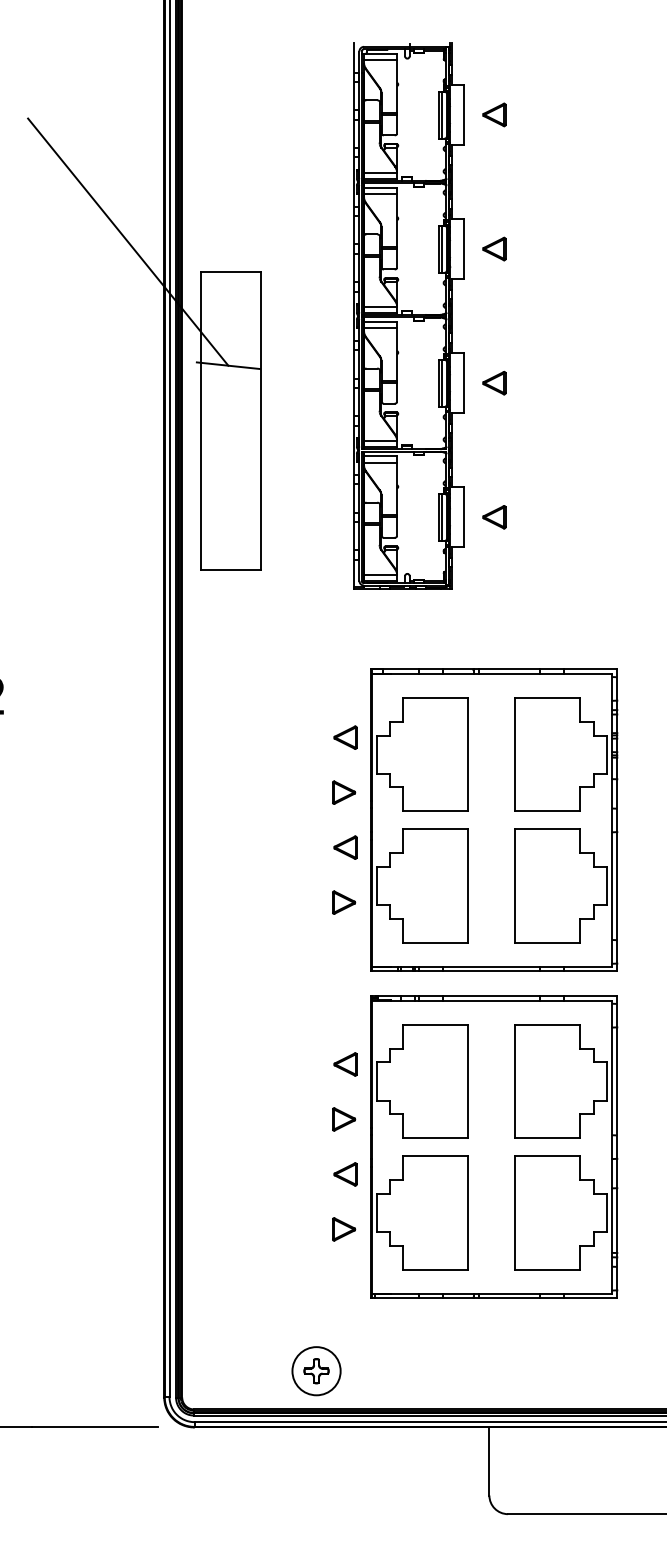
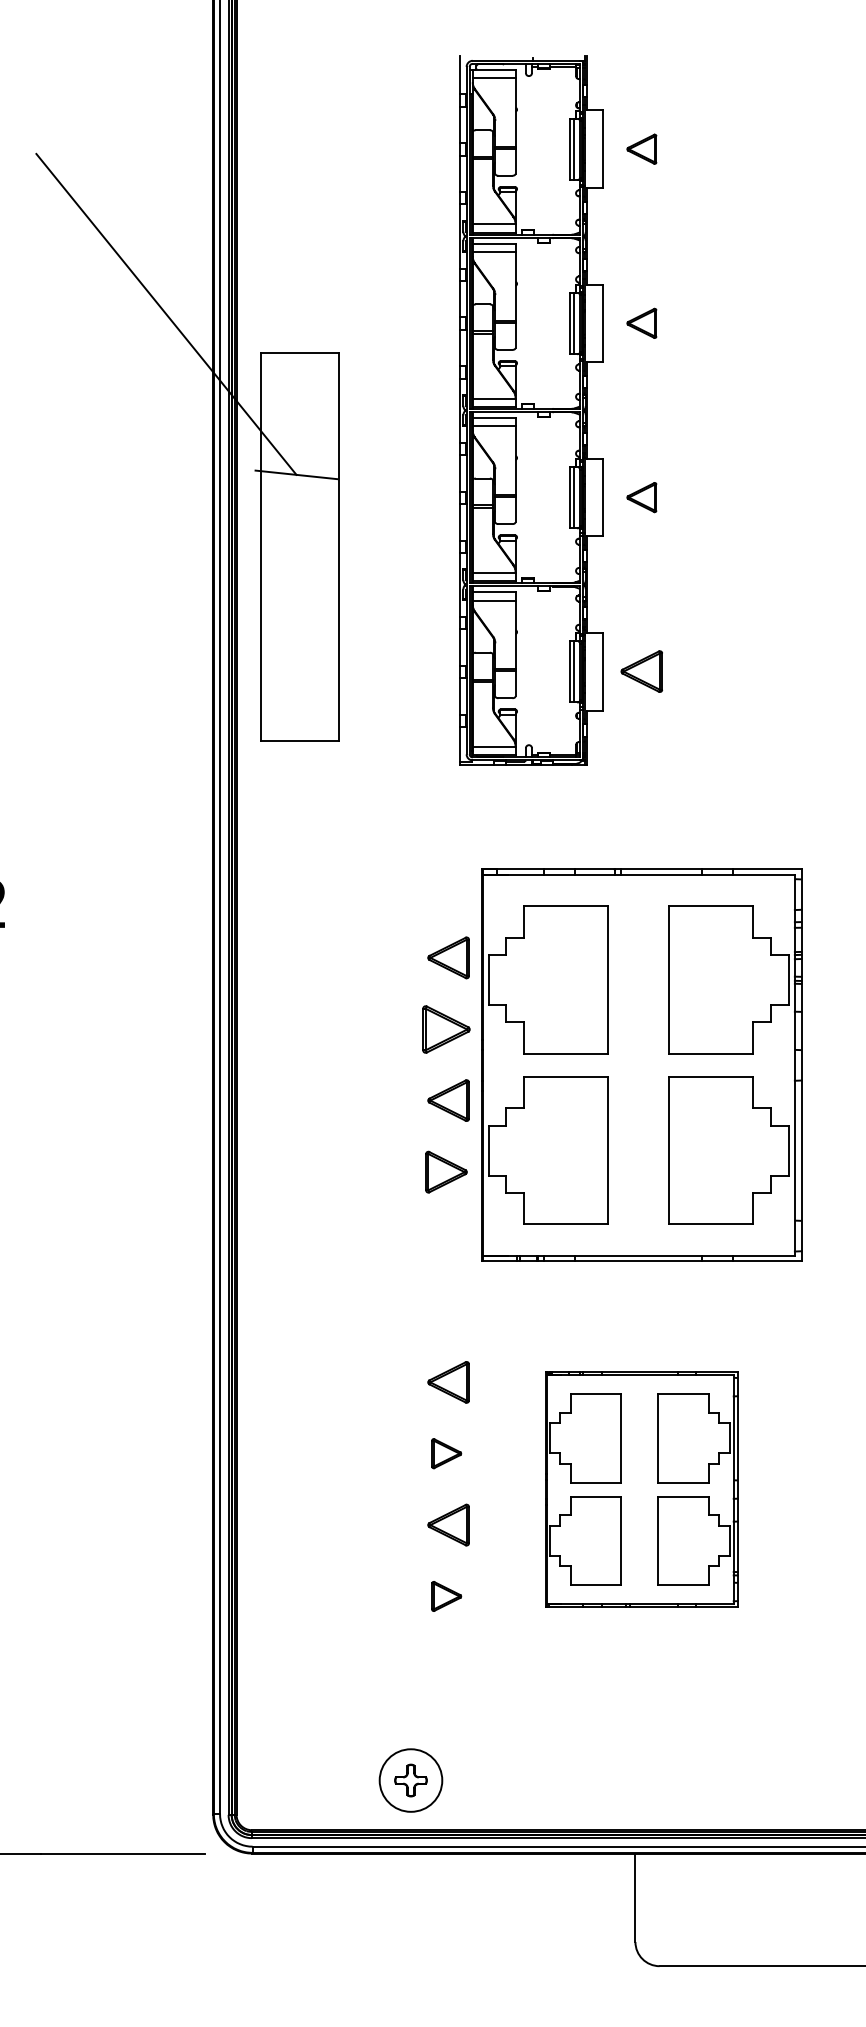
part: (494, 517) -> (641, 671), size x1.4
part: (345, 737) -> (448, 957), size x1.4
part: (343, 792) -> (446, 1028), size x1.6
part: (345, 847) -> (448, 1100), size x1.4
part: (343, 902) -> (446, 1171), size x1.4
part: (345, 1063) -> (448, 1381), size x1.4
part: (494, 1147) -> (641, 1489), size x0.6
part: (345, 1174) -> (448, 1524), size x1.4

